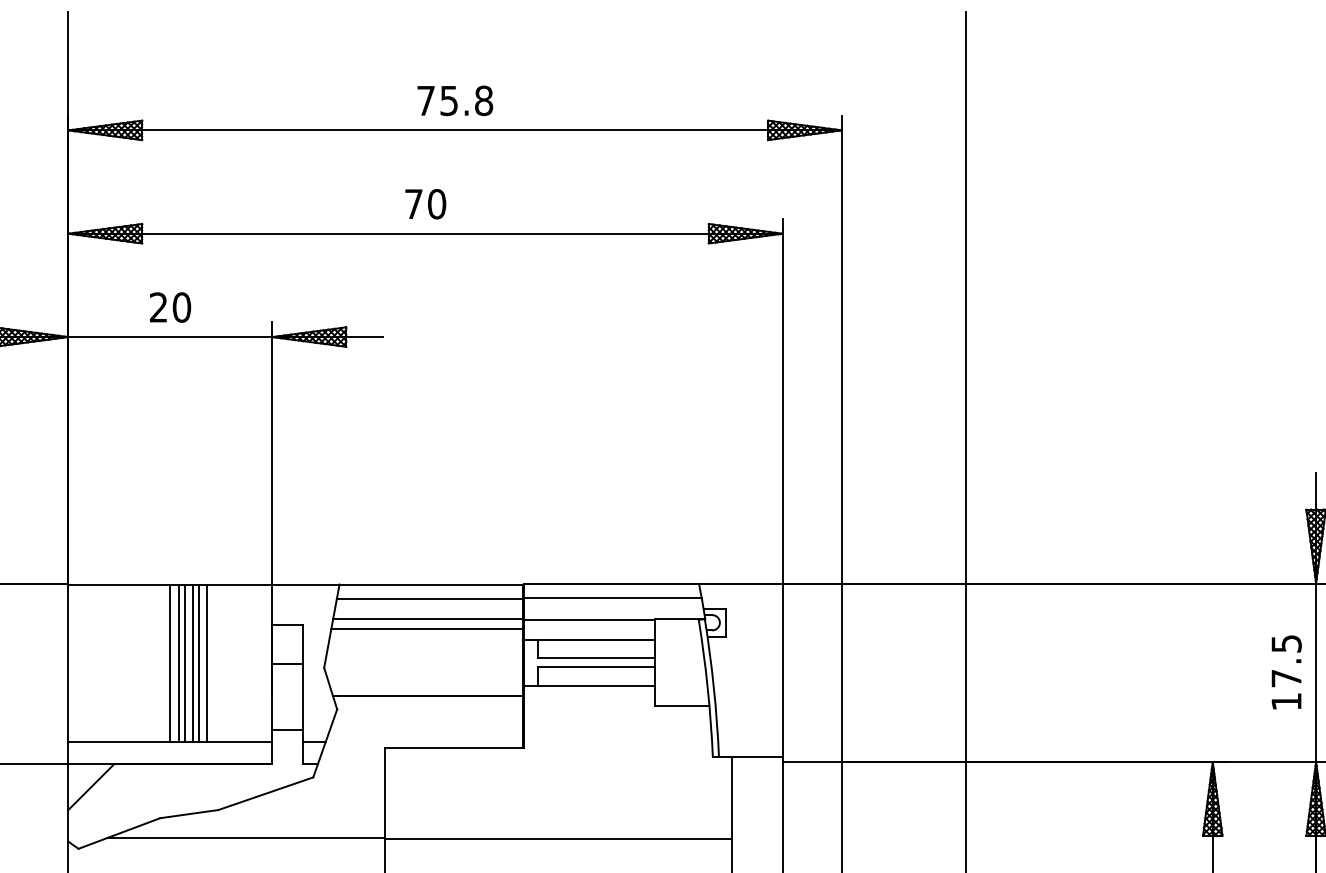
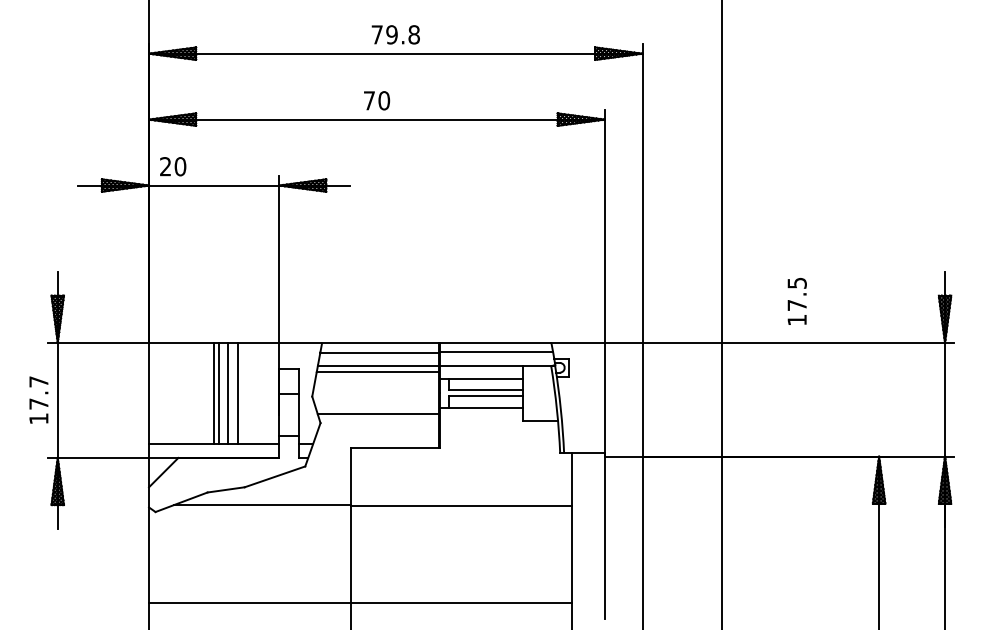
text: (448, 100) -> (391, 34), 75.8 -> 79.8
text: (170, 307) -> (173, 166), moved
line: (185, 663) -> (223, 393), removed
line: (199, 663) -> (232, 393), removed
text: (1285, 672) -> (796, 301), moved

